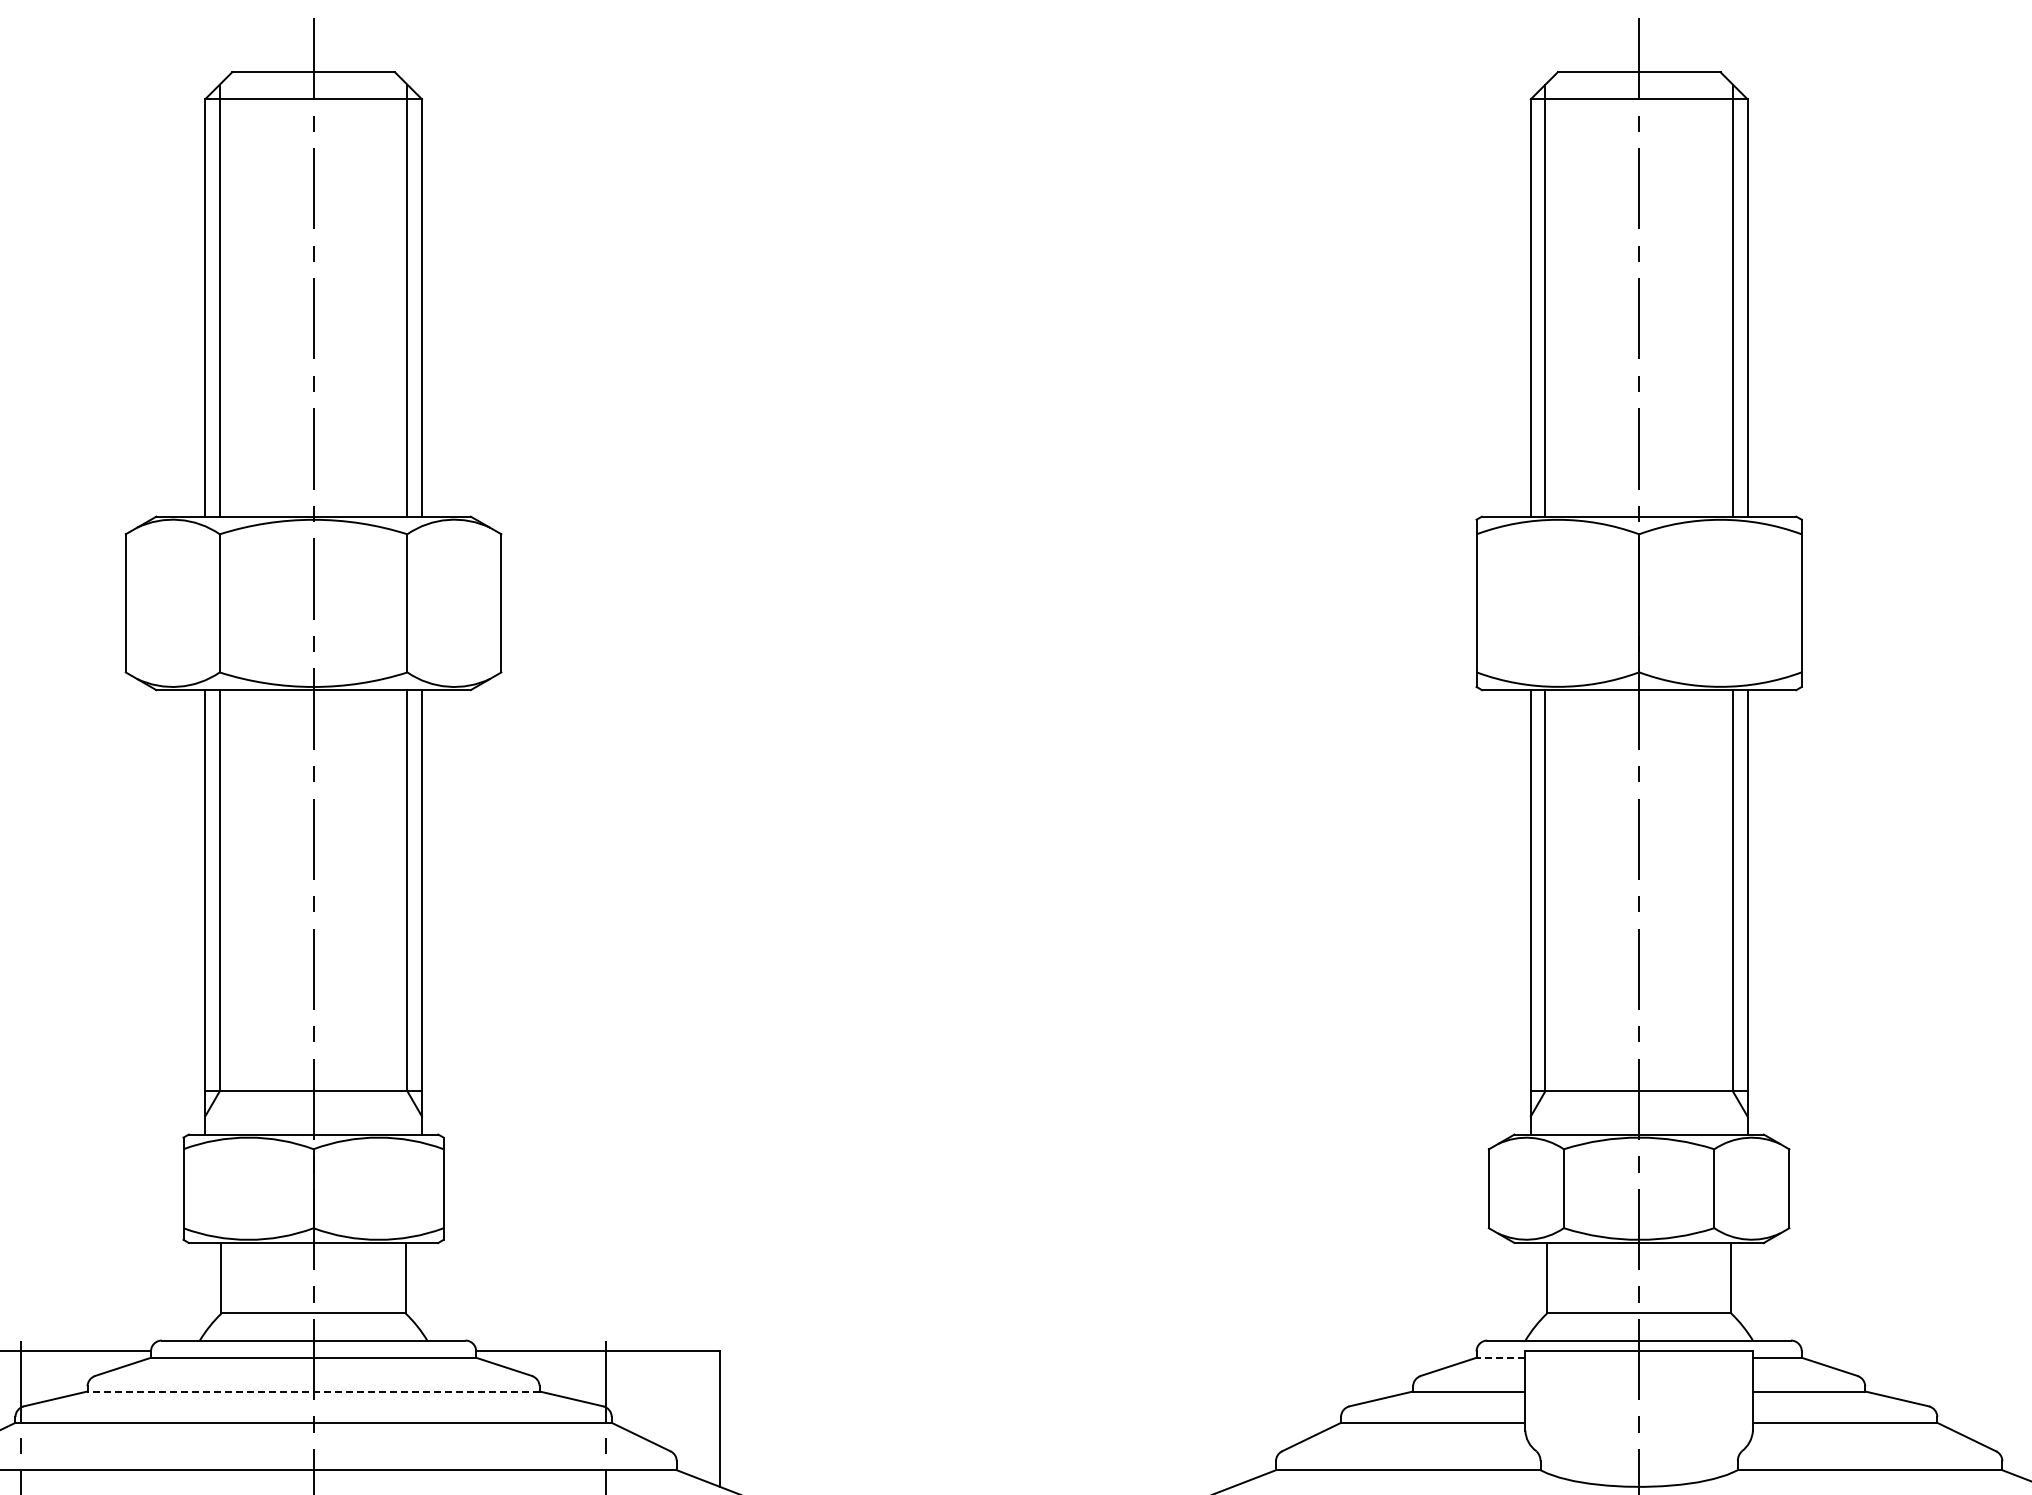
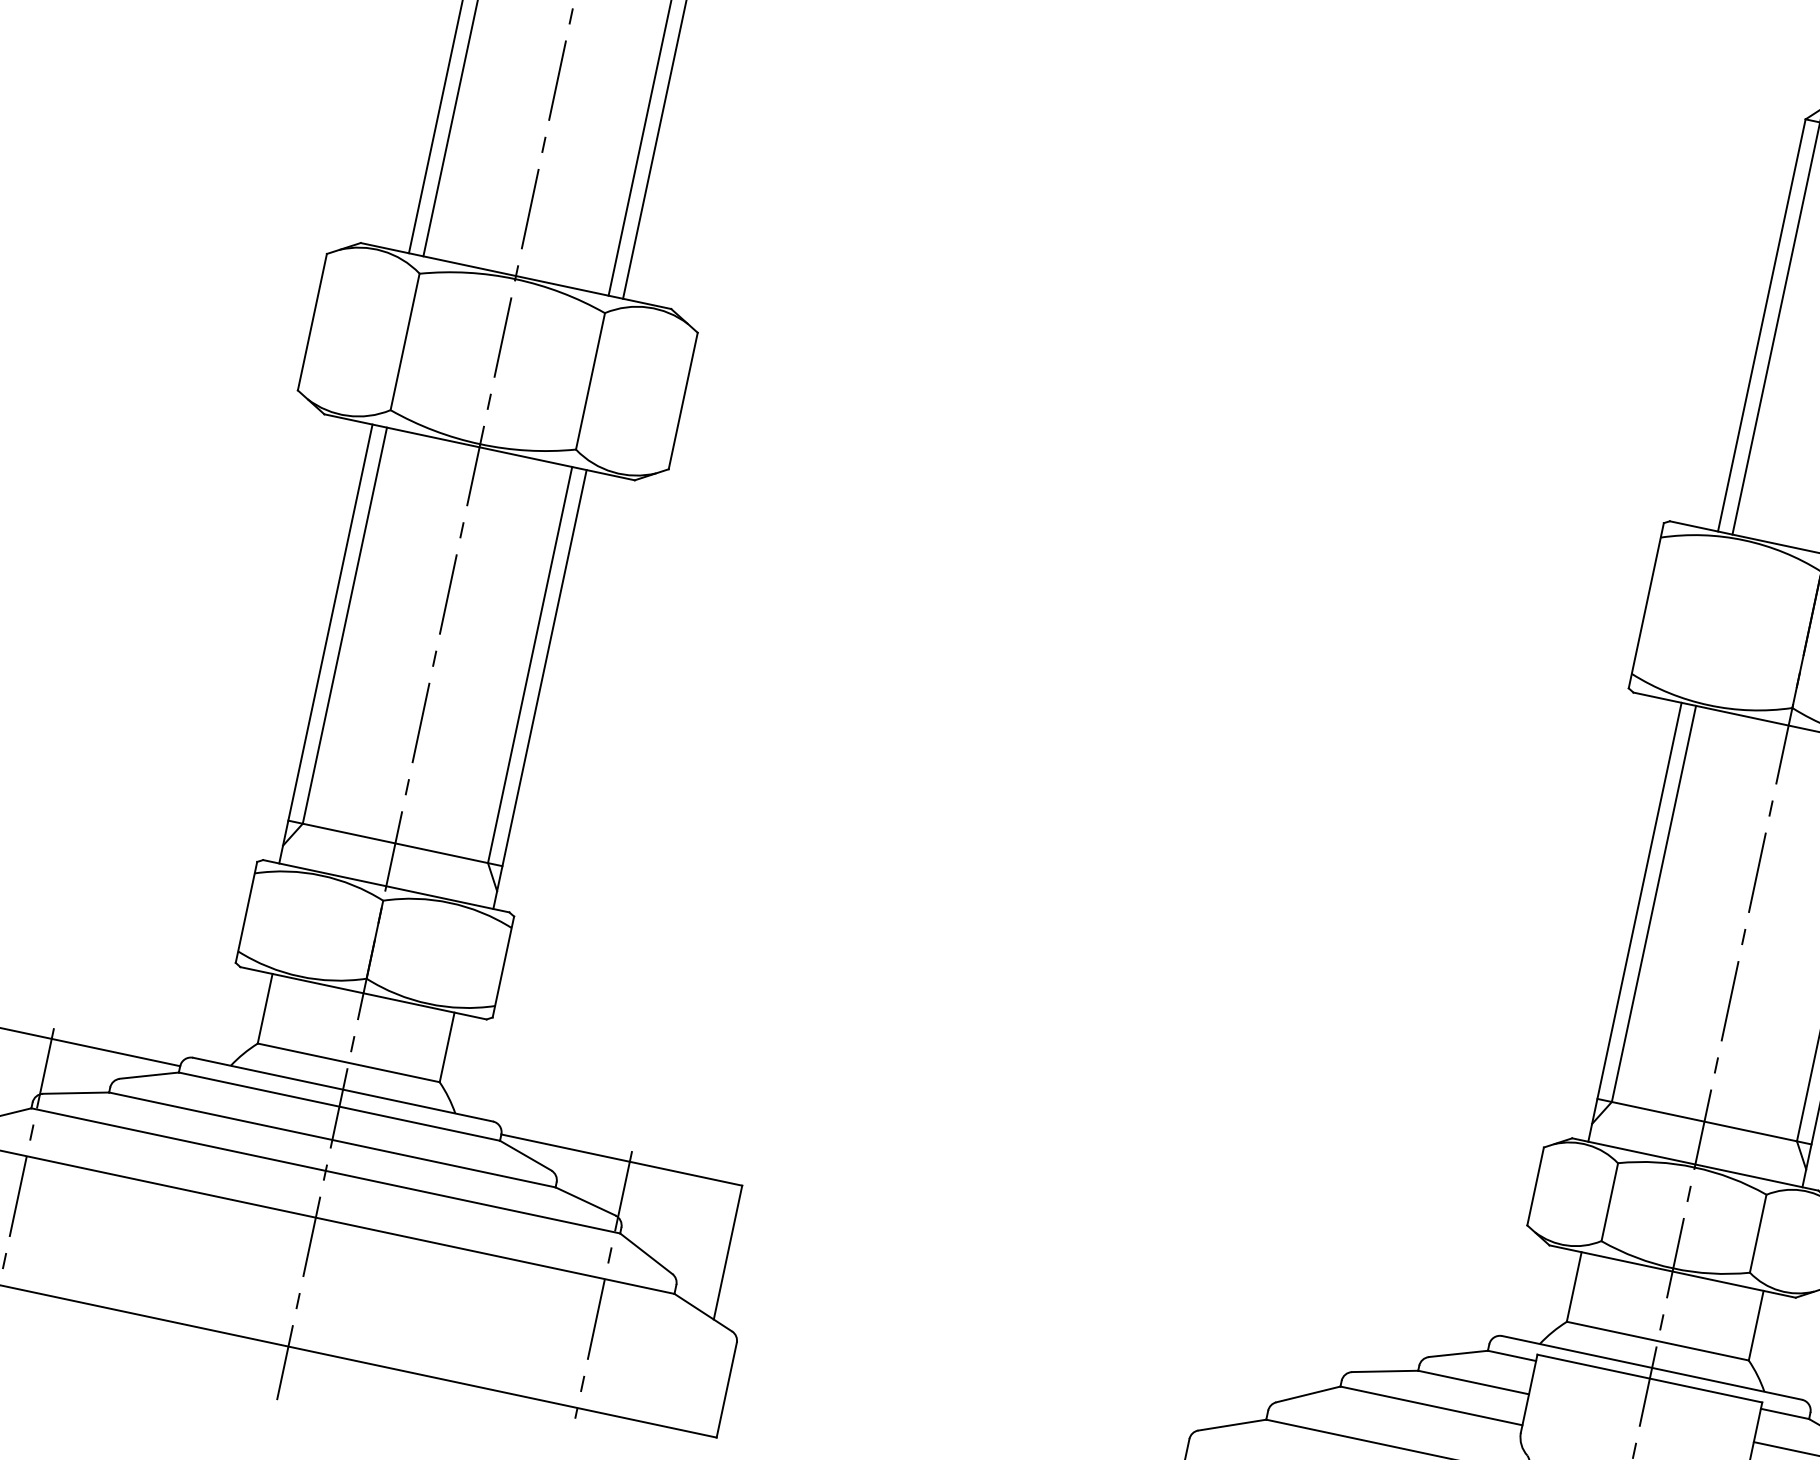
line: (1500, 1357) -> (1511, 1355), dashed -> solid
line: (313, 1391) -> (332, 1139), dashed -> solid

